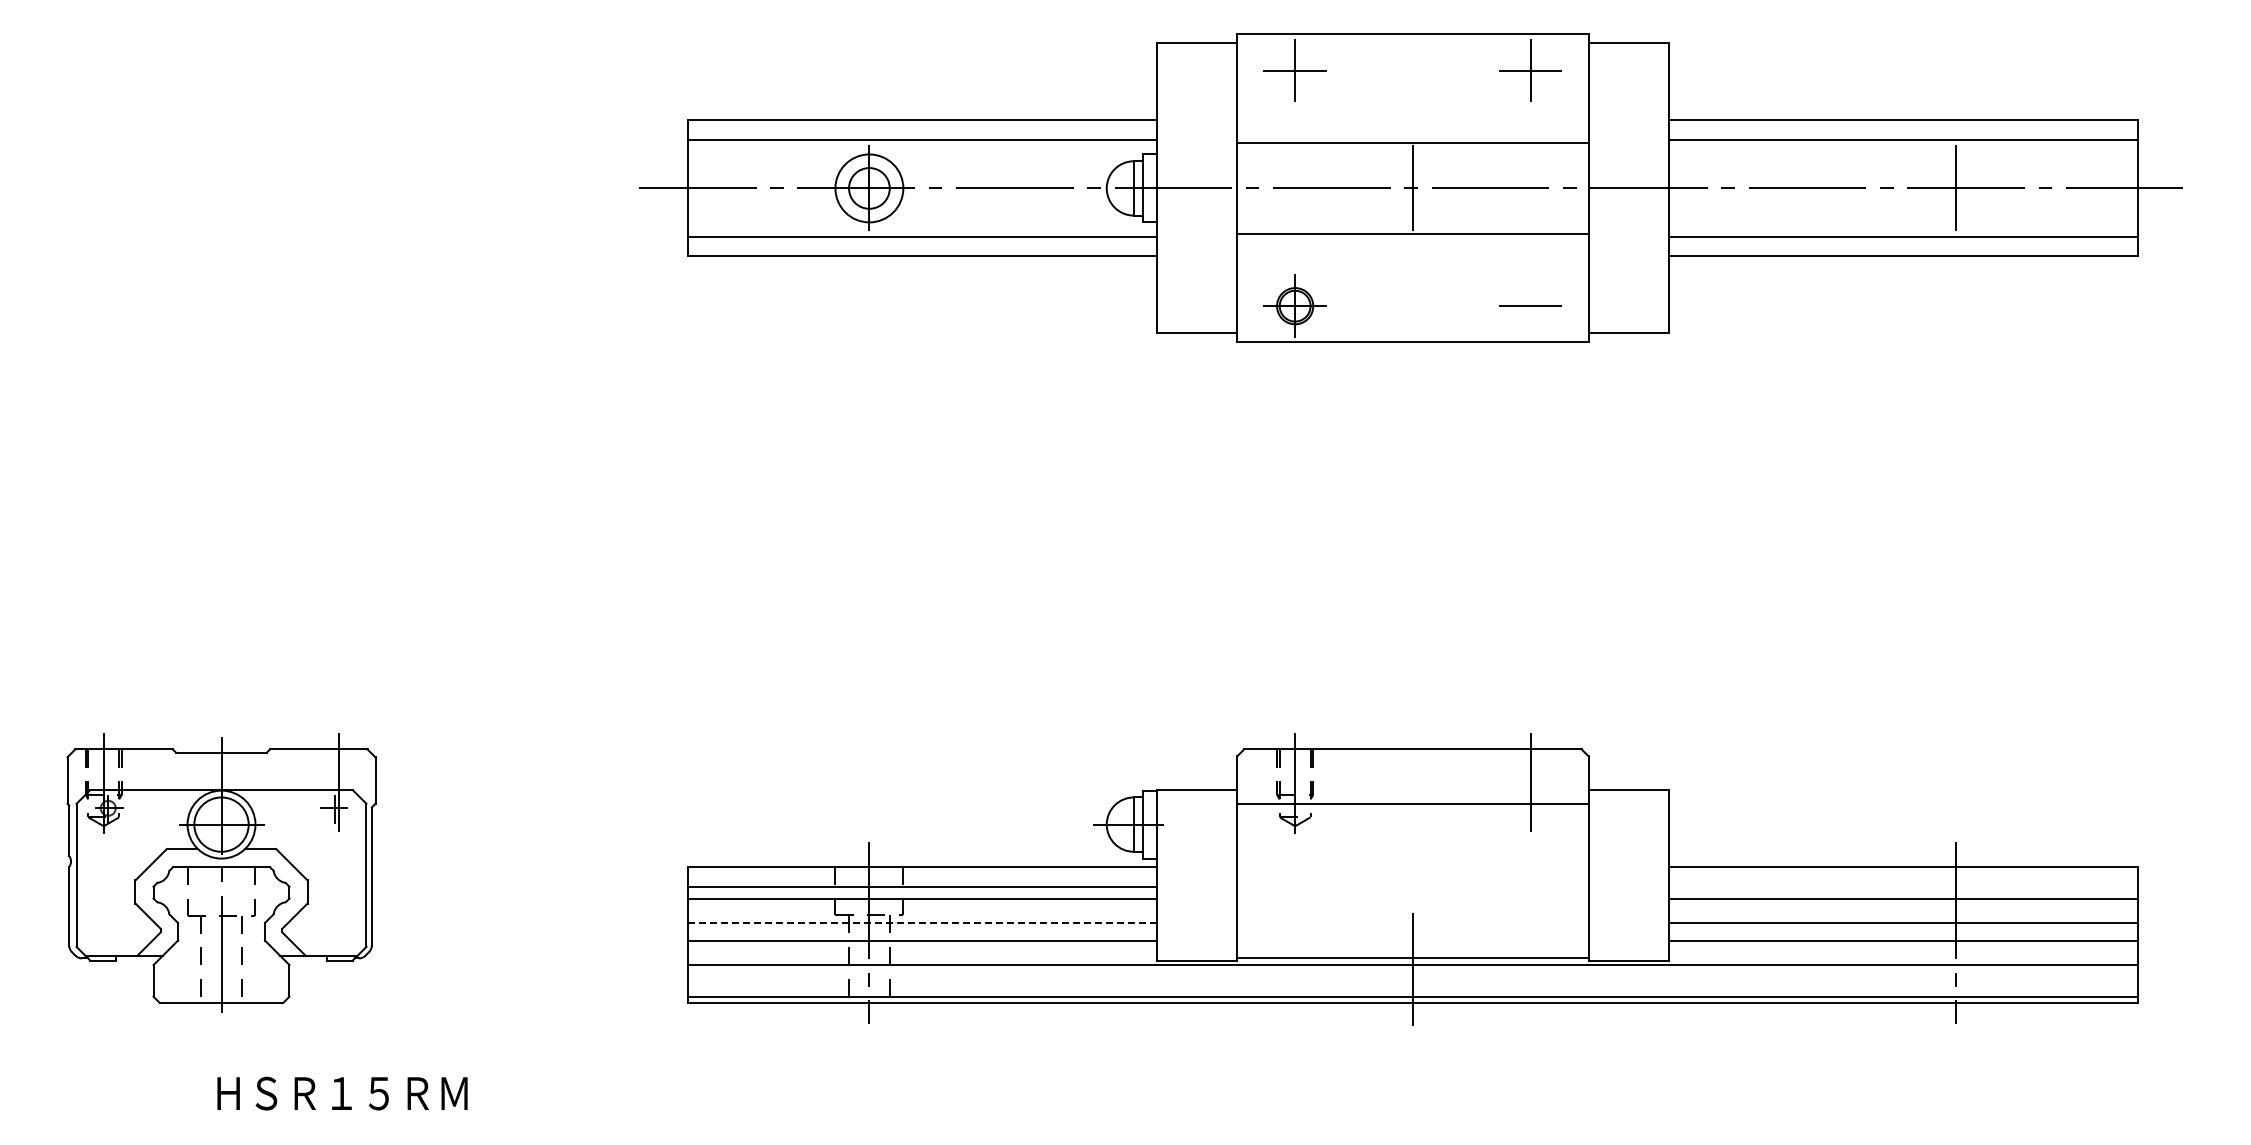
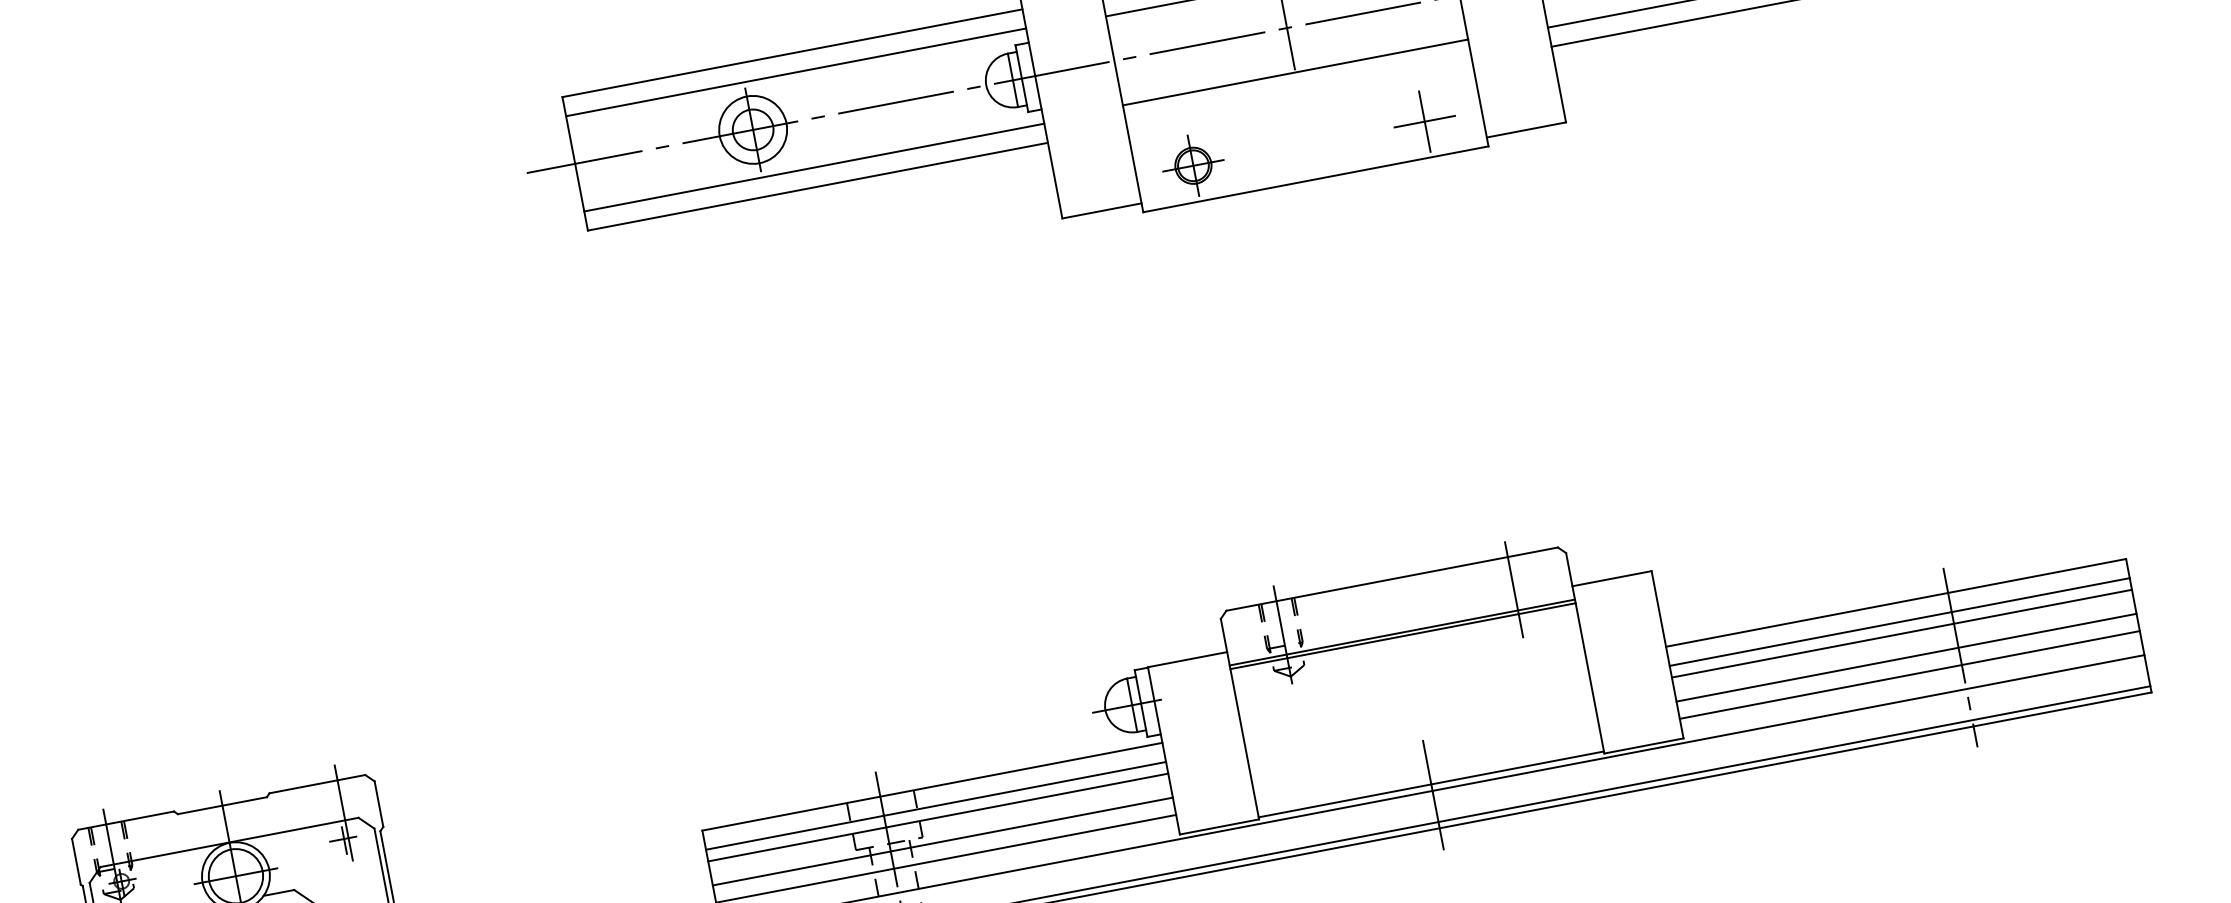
line: (1530, 305) -> (1424, 121), added
line: (1412, 807) -> (1402, 636), added
line: (1903, 886) -> (1899, 621), added
line: (922, 923) -> (943, 842), dashed -> solid

